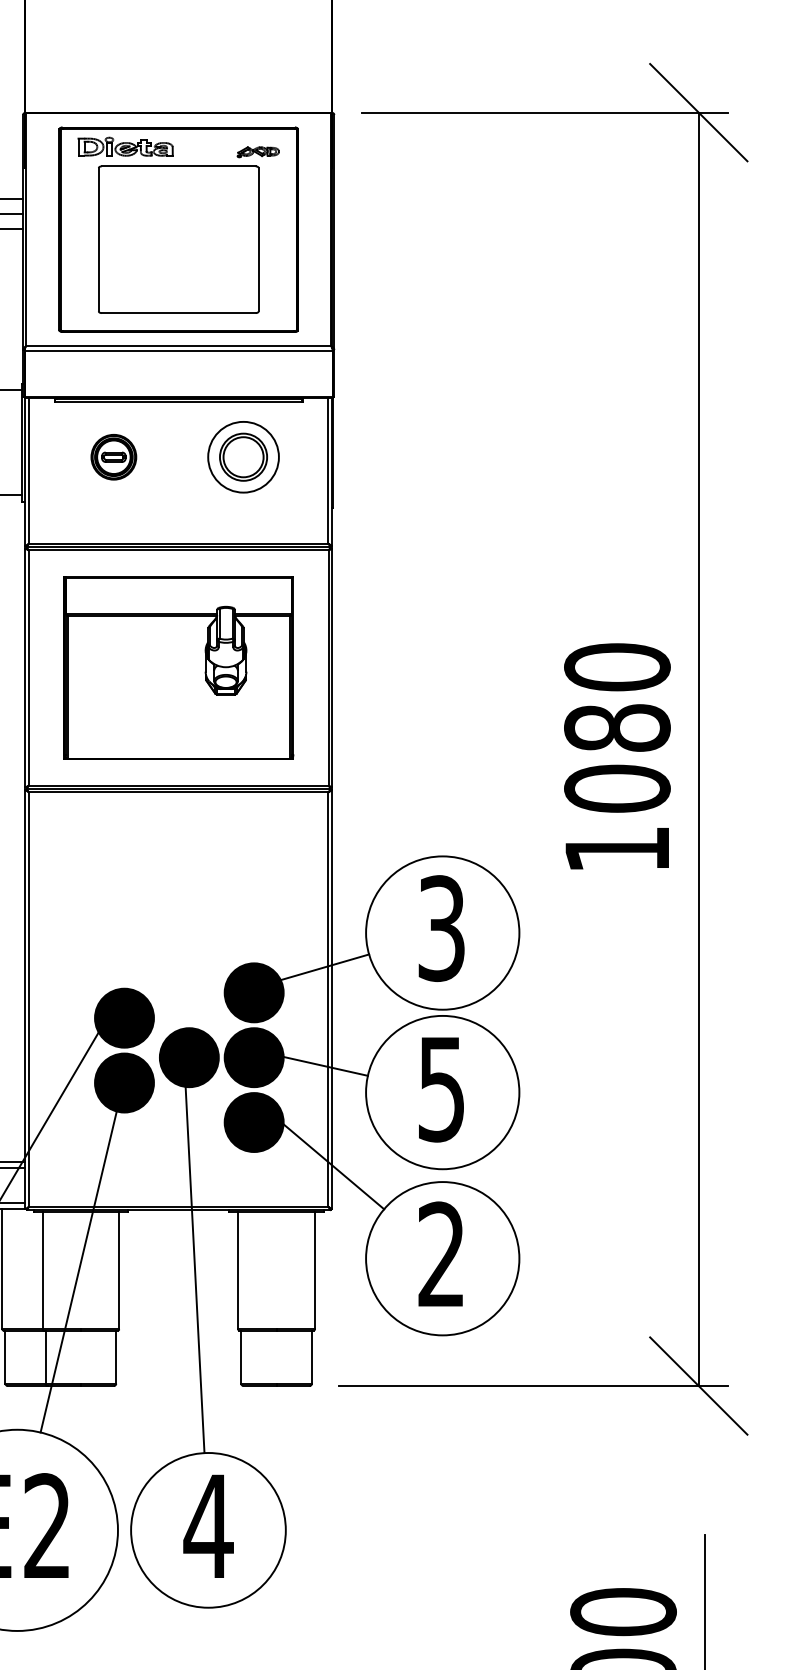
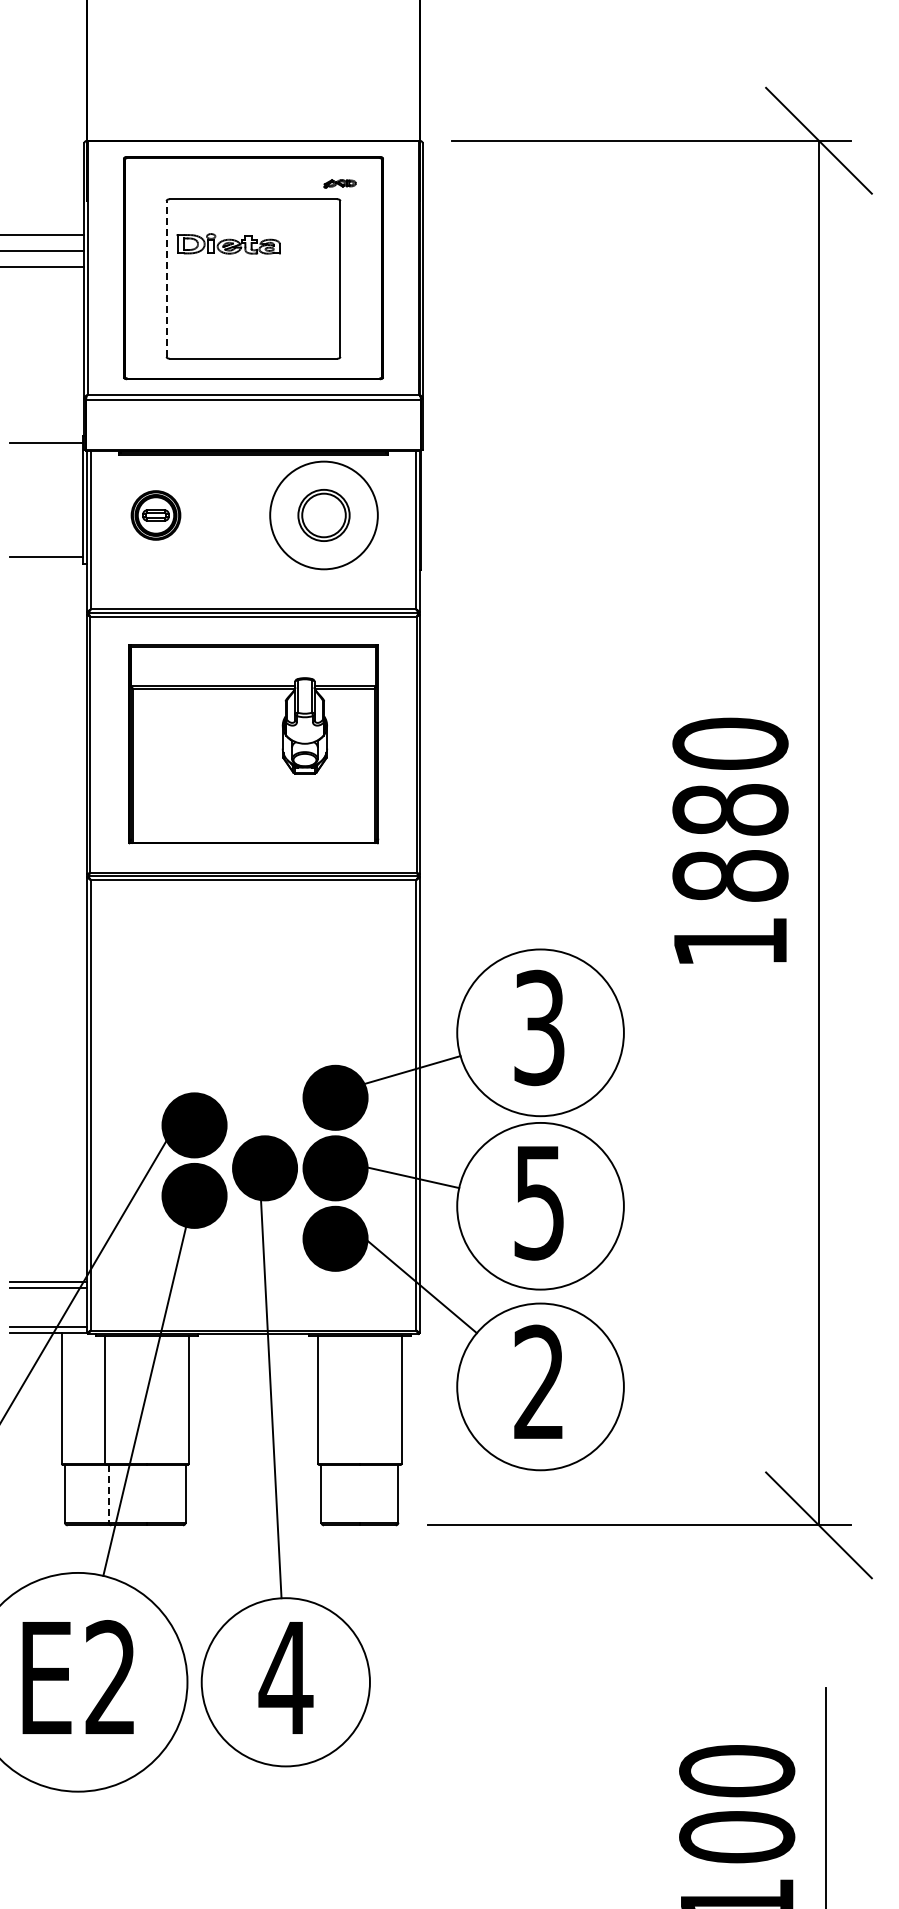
part: (125, 146) -> (228, 243), moved
part: (257, 151) -> (339, 183), size x0.7
line: (98, 239) -> (166, 278), solid -> dashed
part: (113, 457) -> (155, 515), moved
circle: (243, 457) -> (323, 515), size x1.4
text: (617, 788) -> (730, 875), 1080 -> 1880
line: (45, 1356) -> (108, 1493), solid -> dashed

